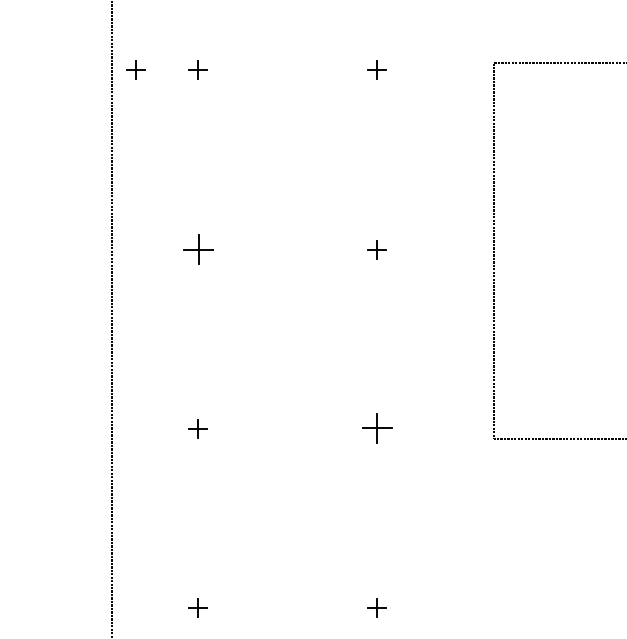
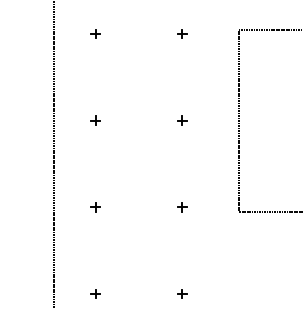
part: (135, 69) -> (65, 33), removed
part: (197, 249) -> (95, 120), size x0.62
part: (377, 429) -> (182, 207), size x0.62

